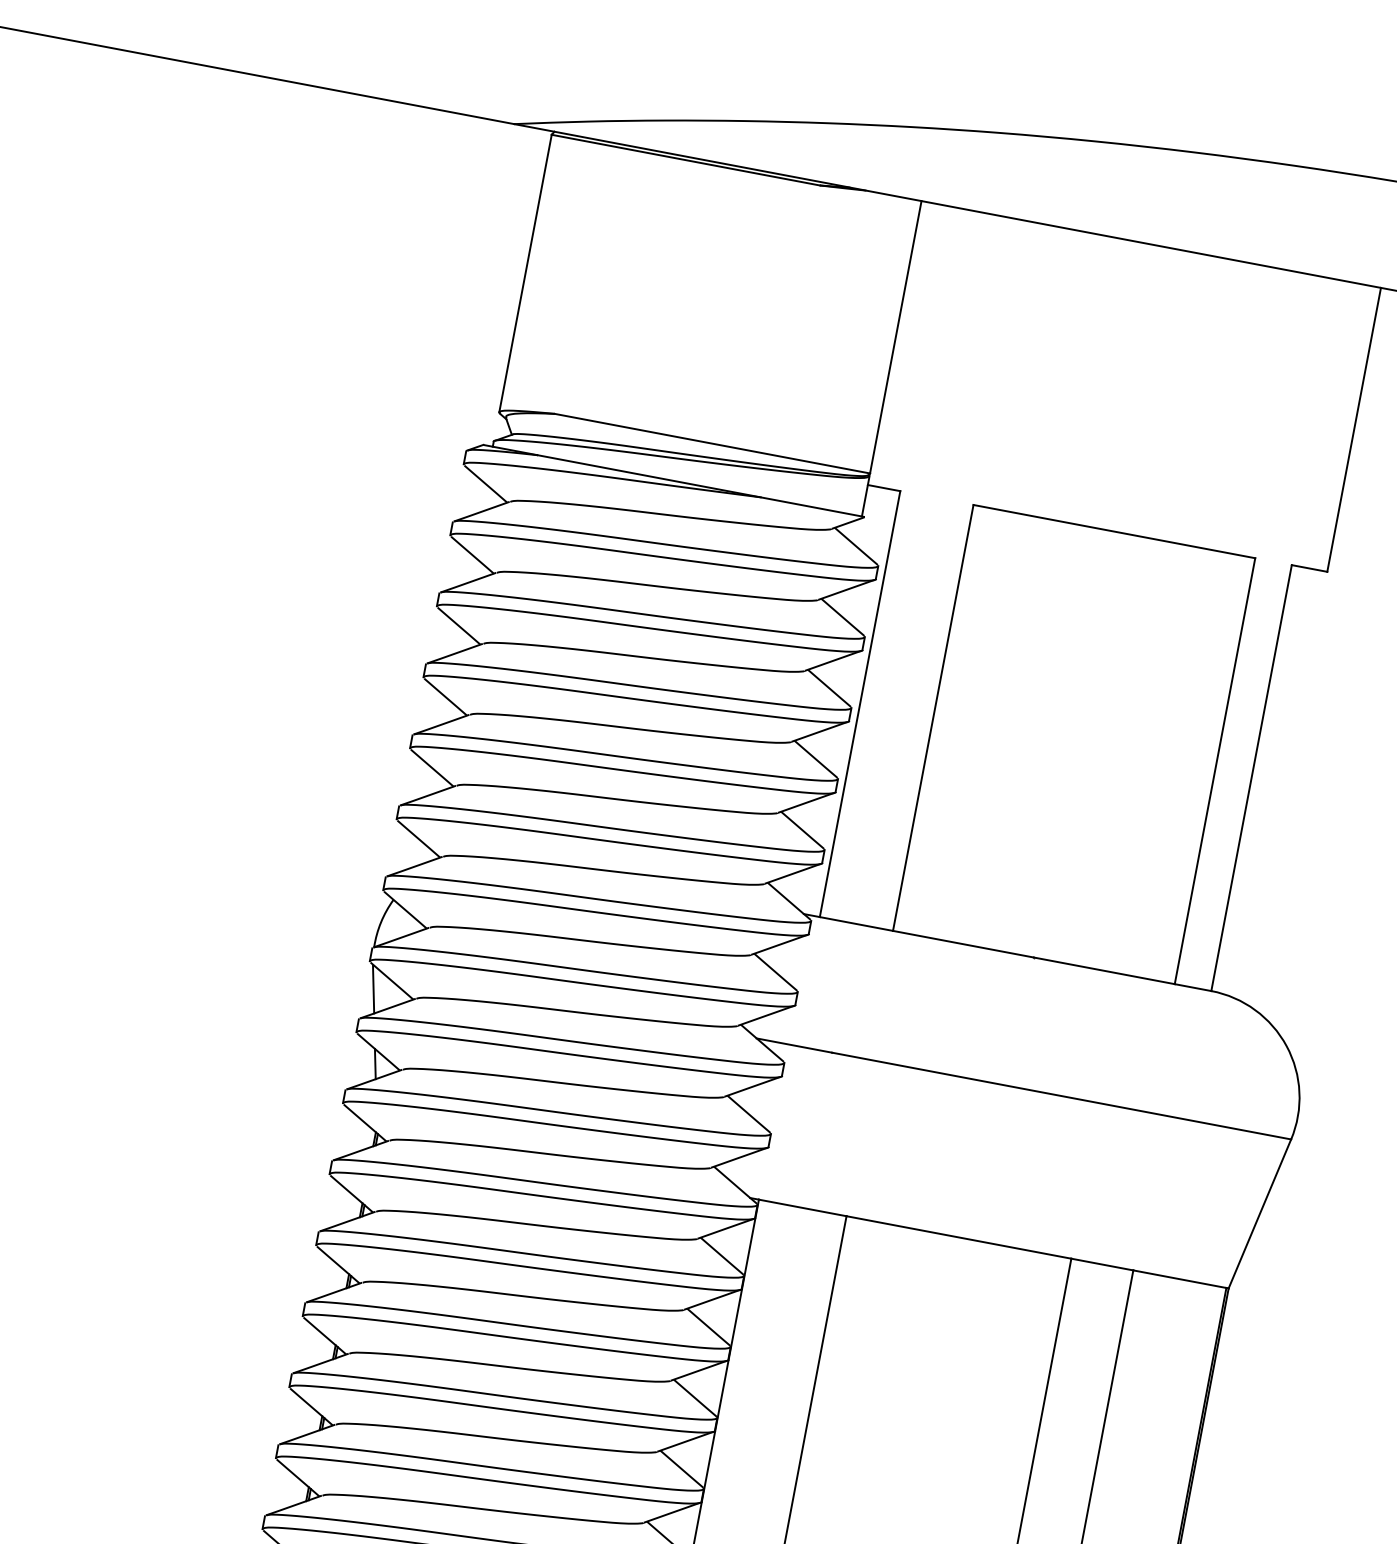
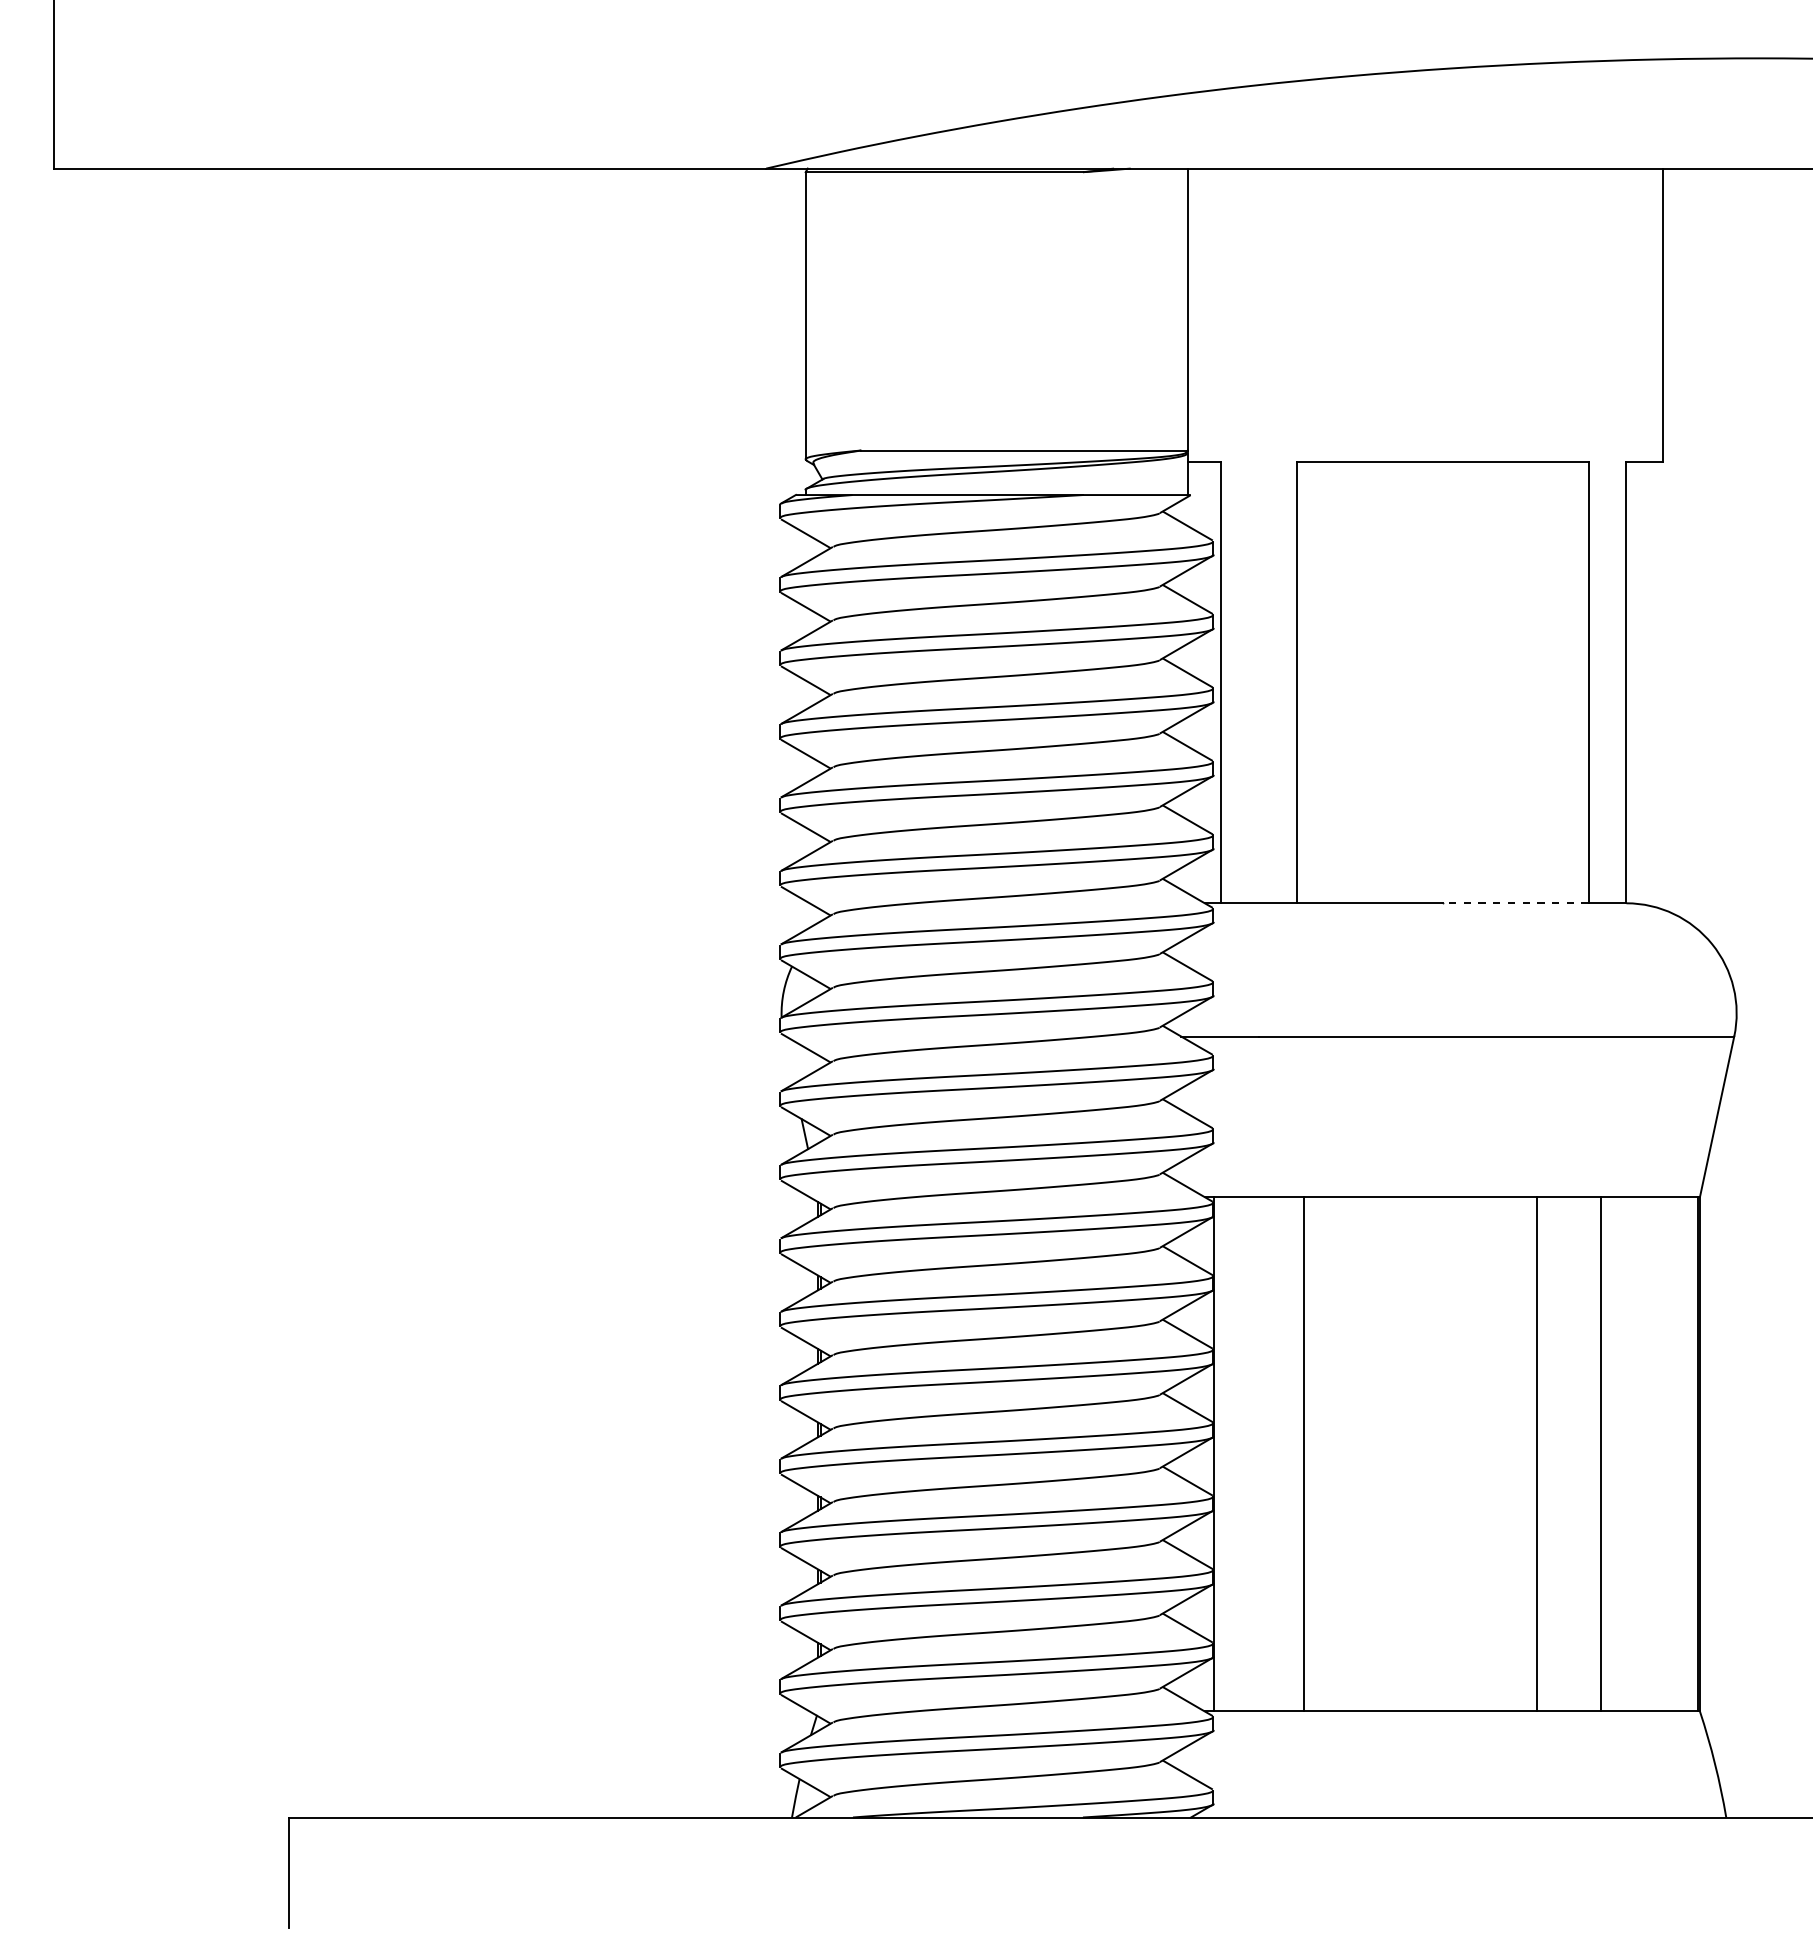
line: (1104, 970) -> (1515, 903), solid -> dashed
line: (374, 989) -> (789, 1059), removed

